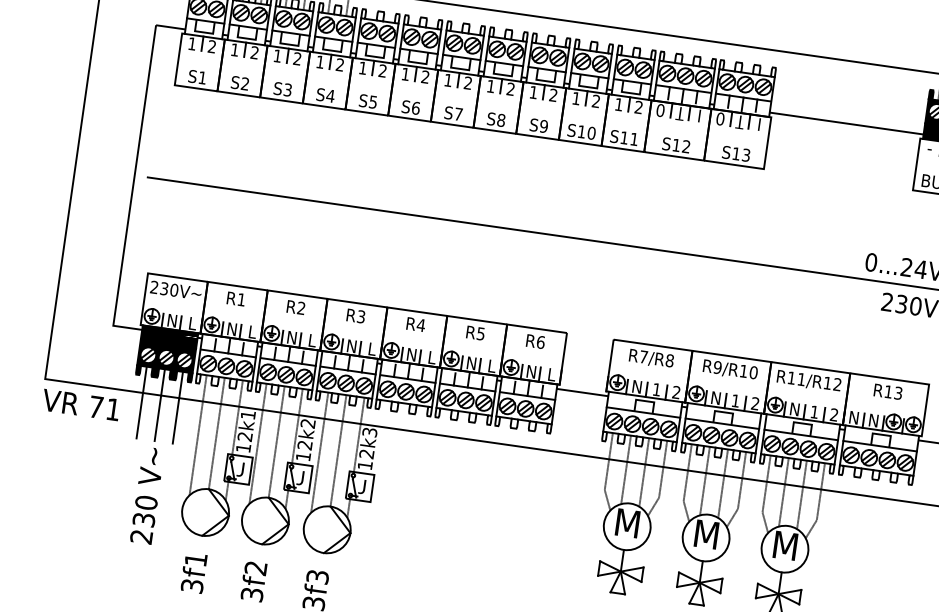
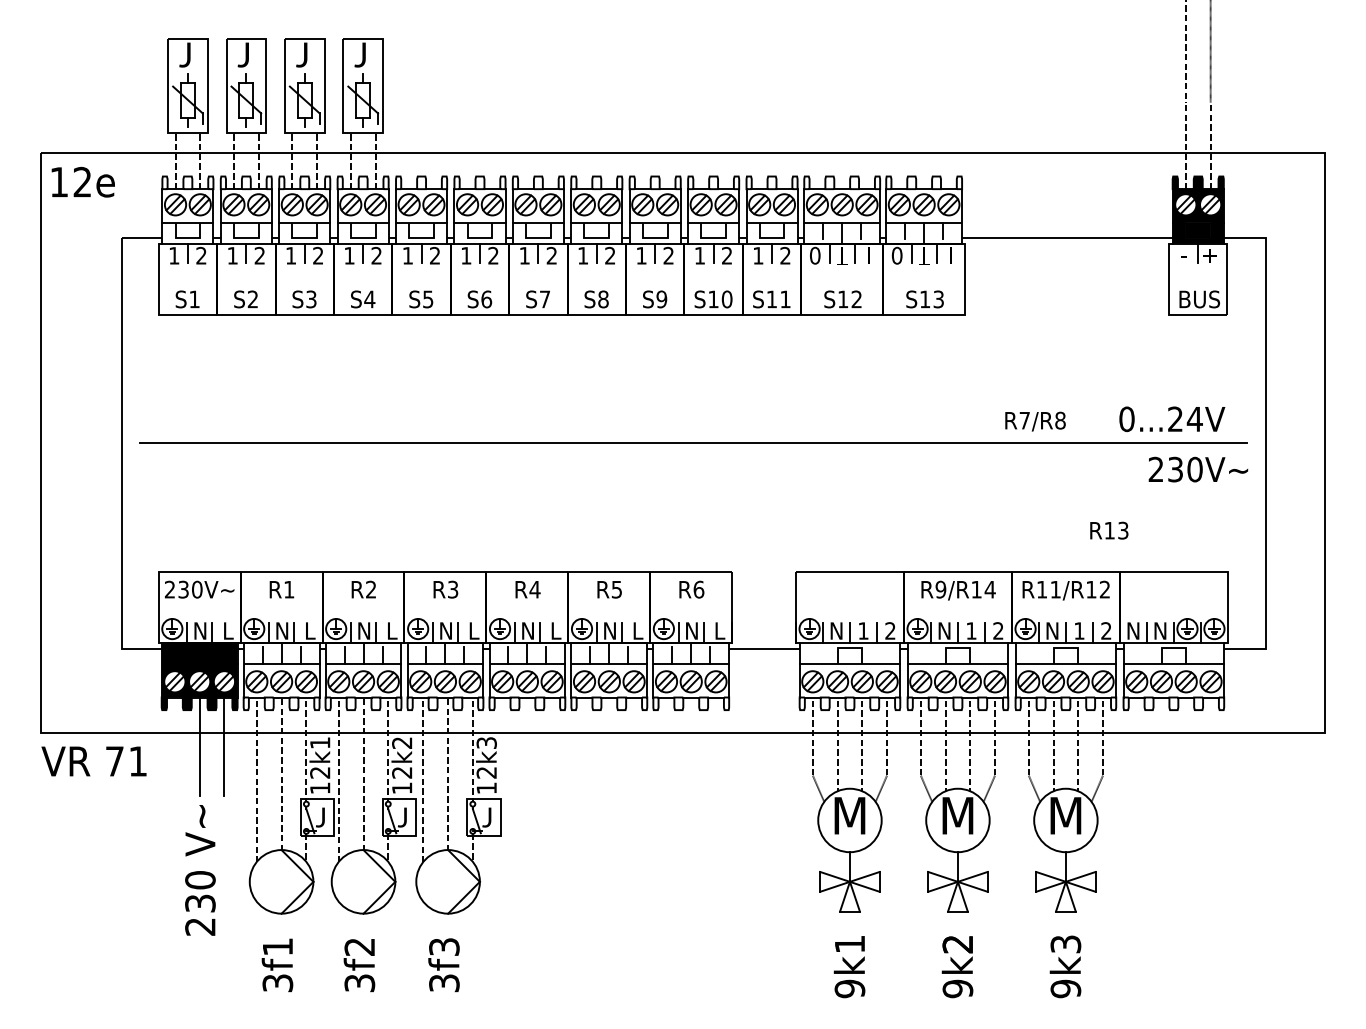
text: (651, 358) -> (1035, 421), moved
text: (753, 372) -> (989, 589), R9/R10 -> R9/R14
text: (888, 391) -> (1109, 530), moved
line: (141, 402) -> (174, 746), removed

